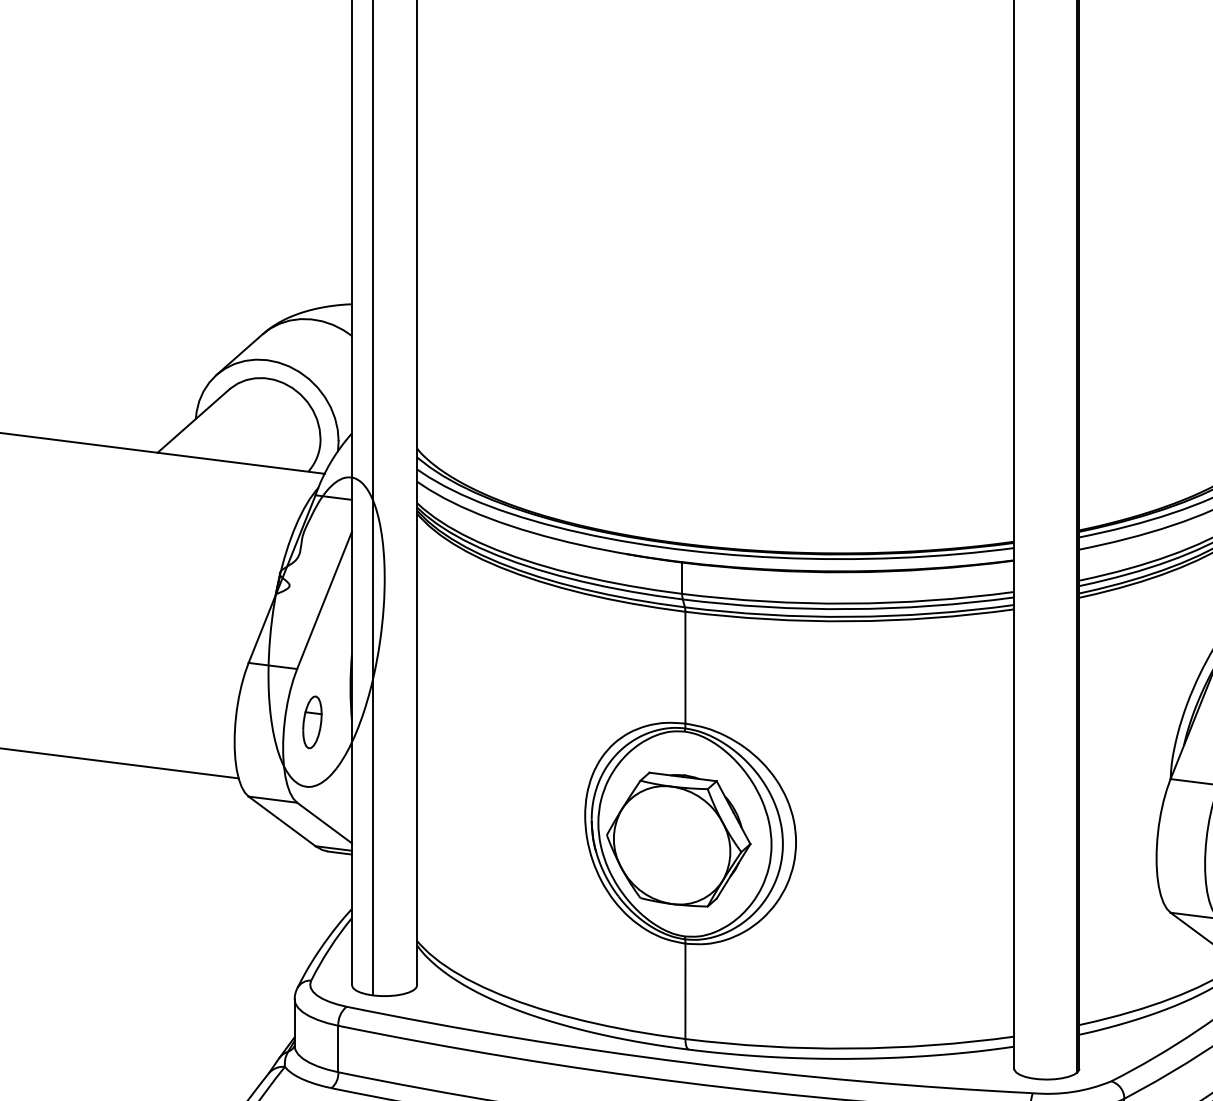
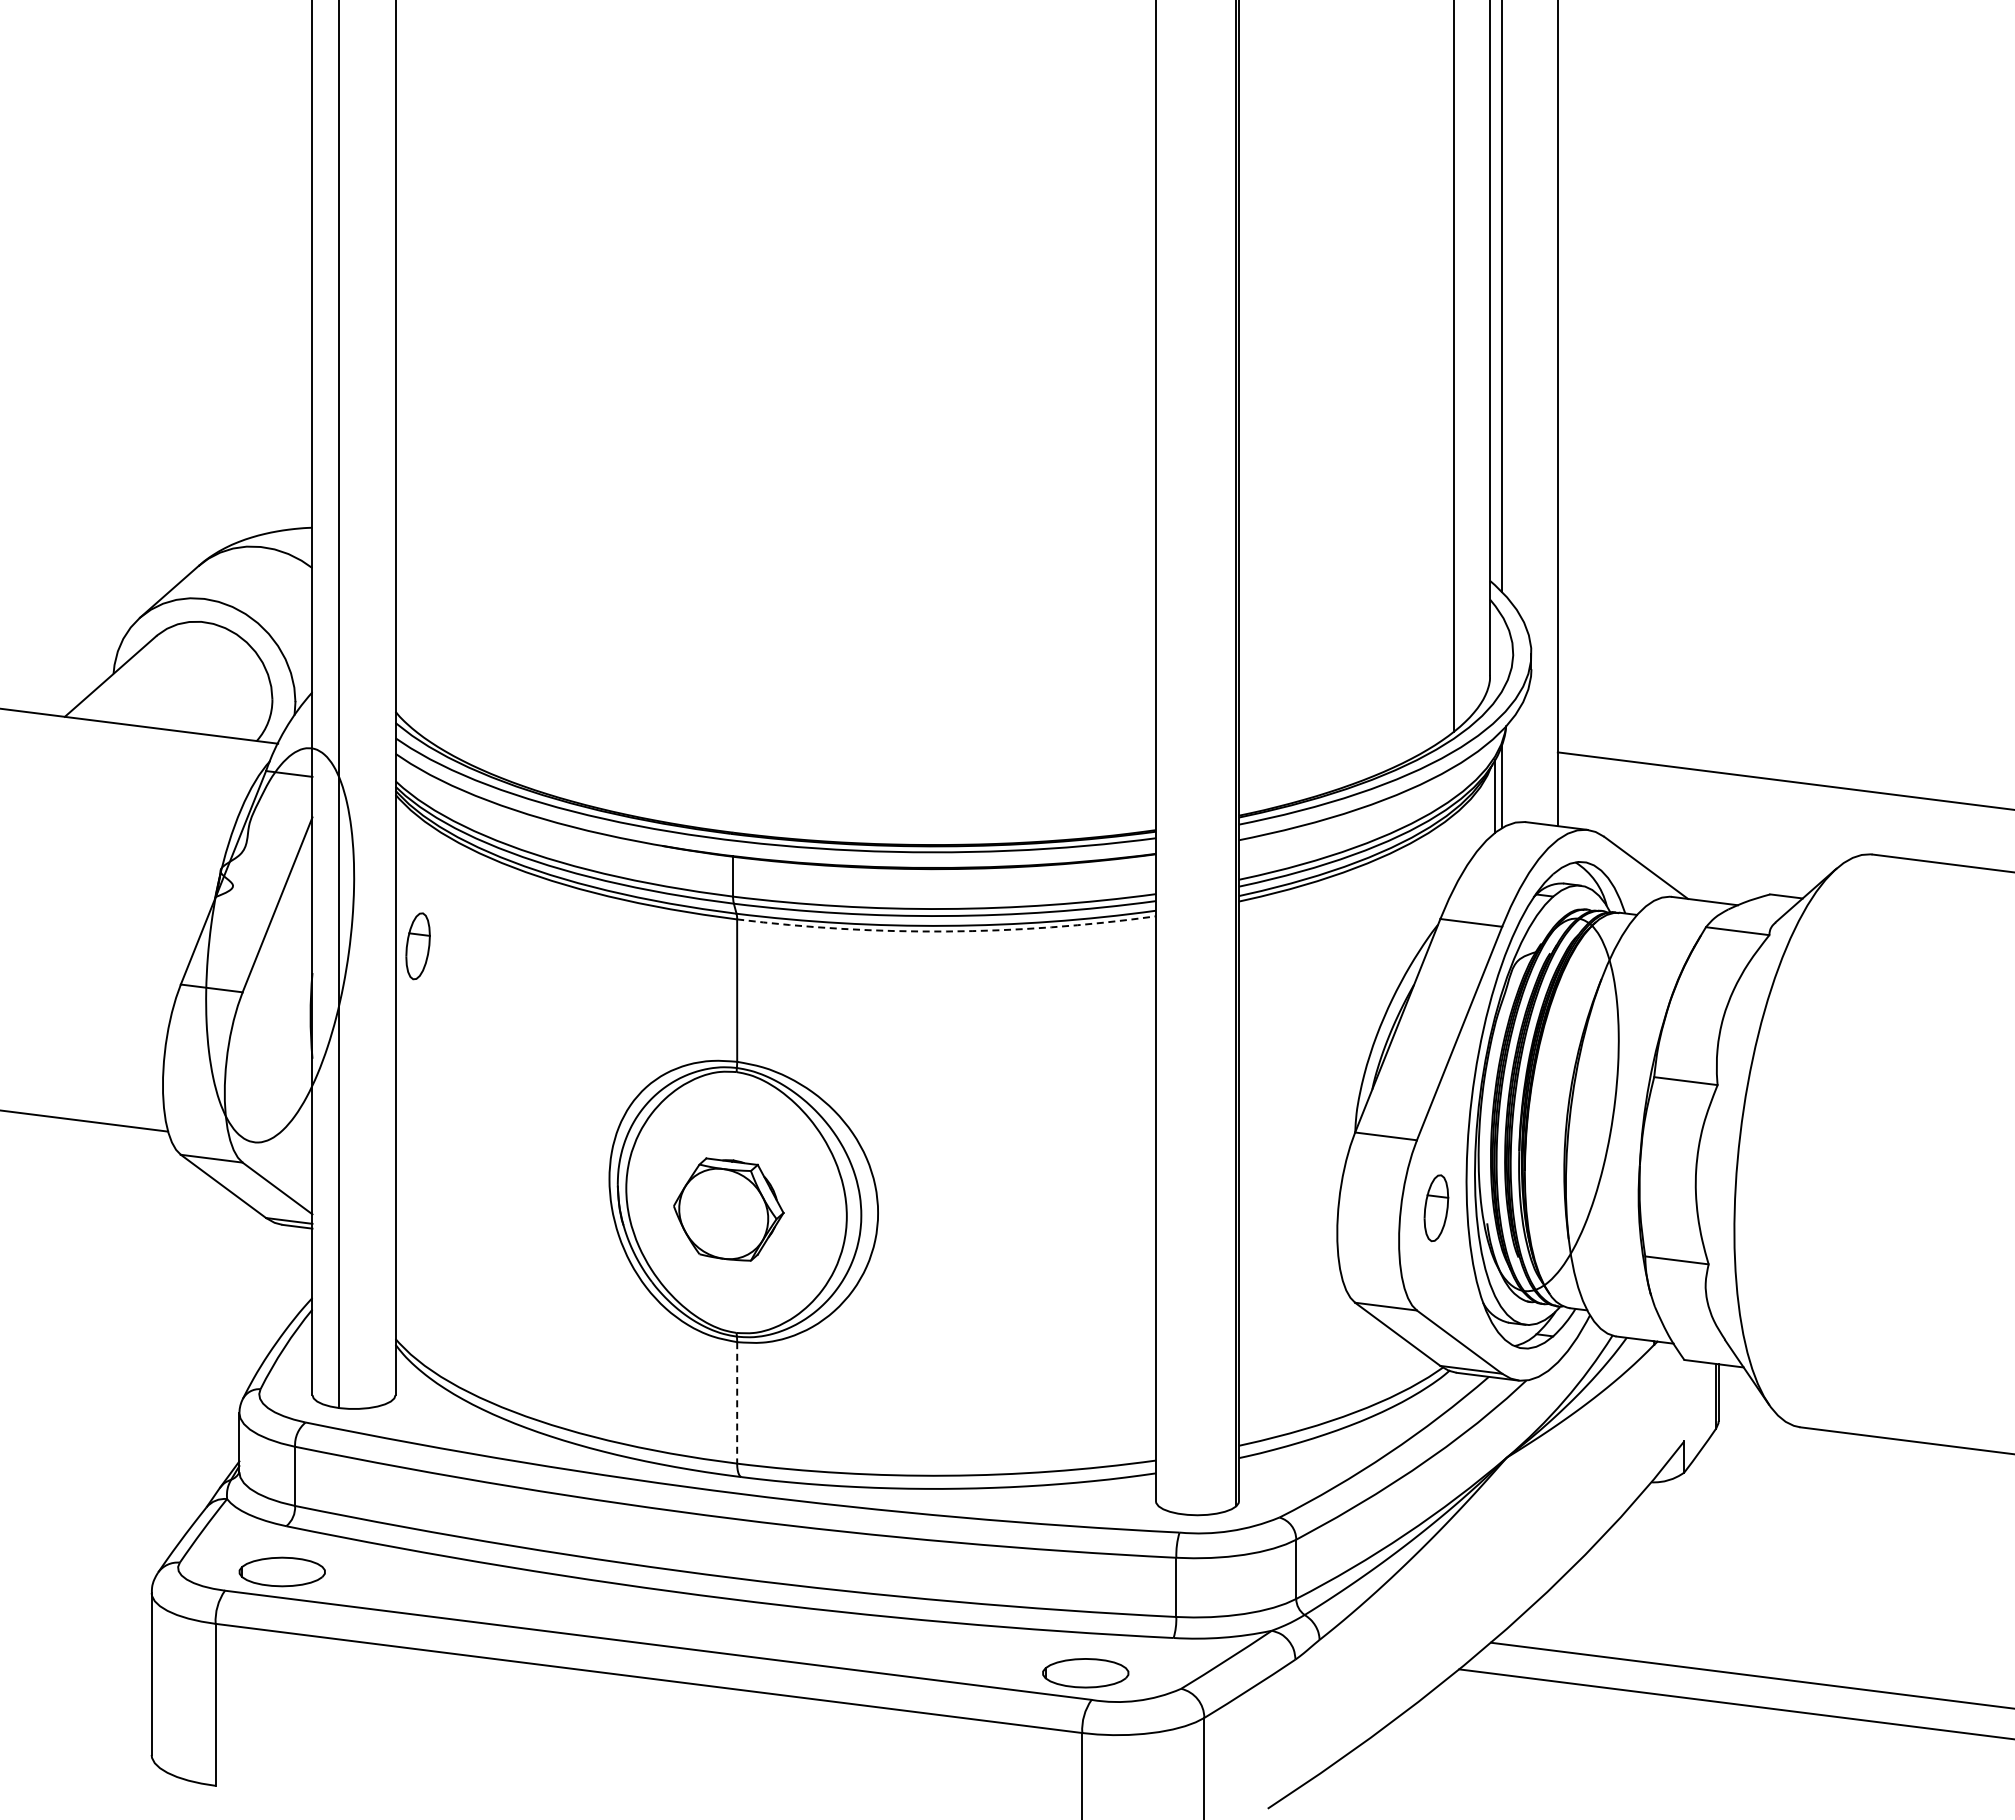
arc: (849, 621) -> (946, 931), solid -> dashed
part: (311, 722) -> (417, 946), moved
part: (678, 839) -> (728, 1209), size x0.6
line: (685, 991) -> (737, 1402), solid -> dashed

